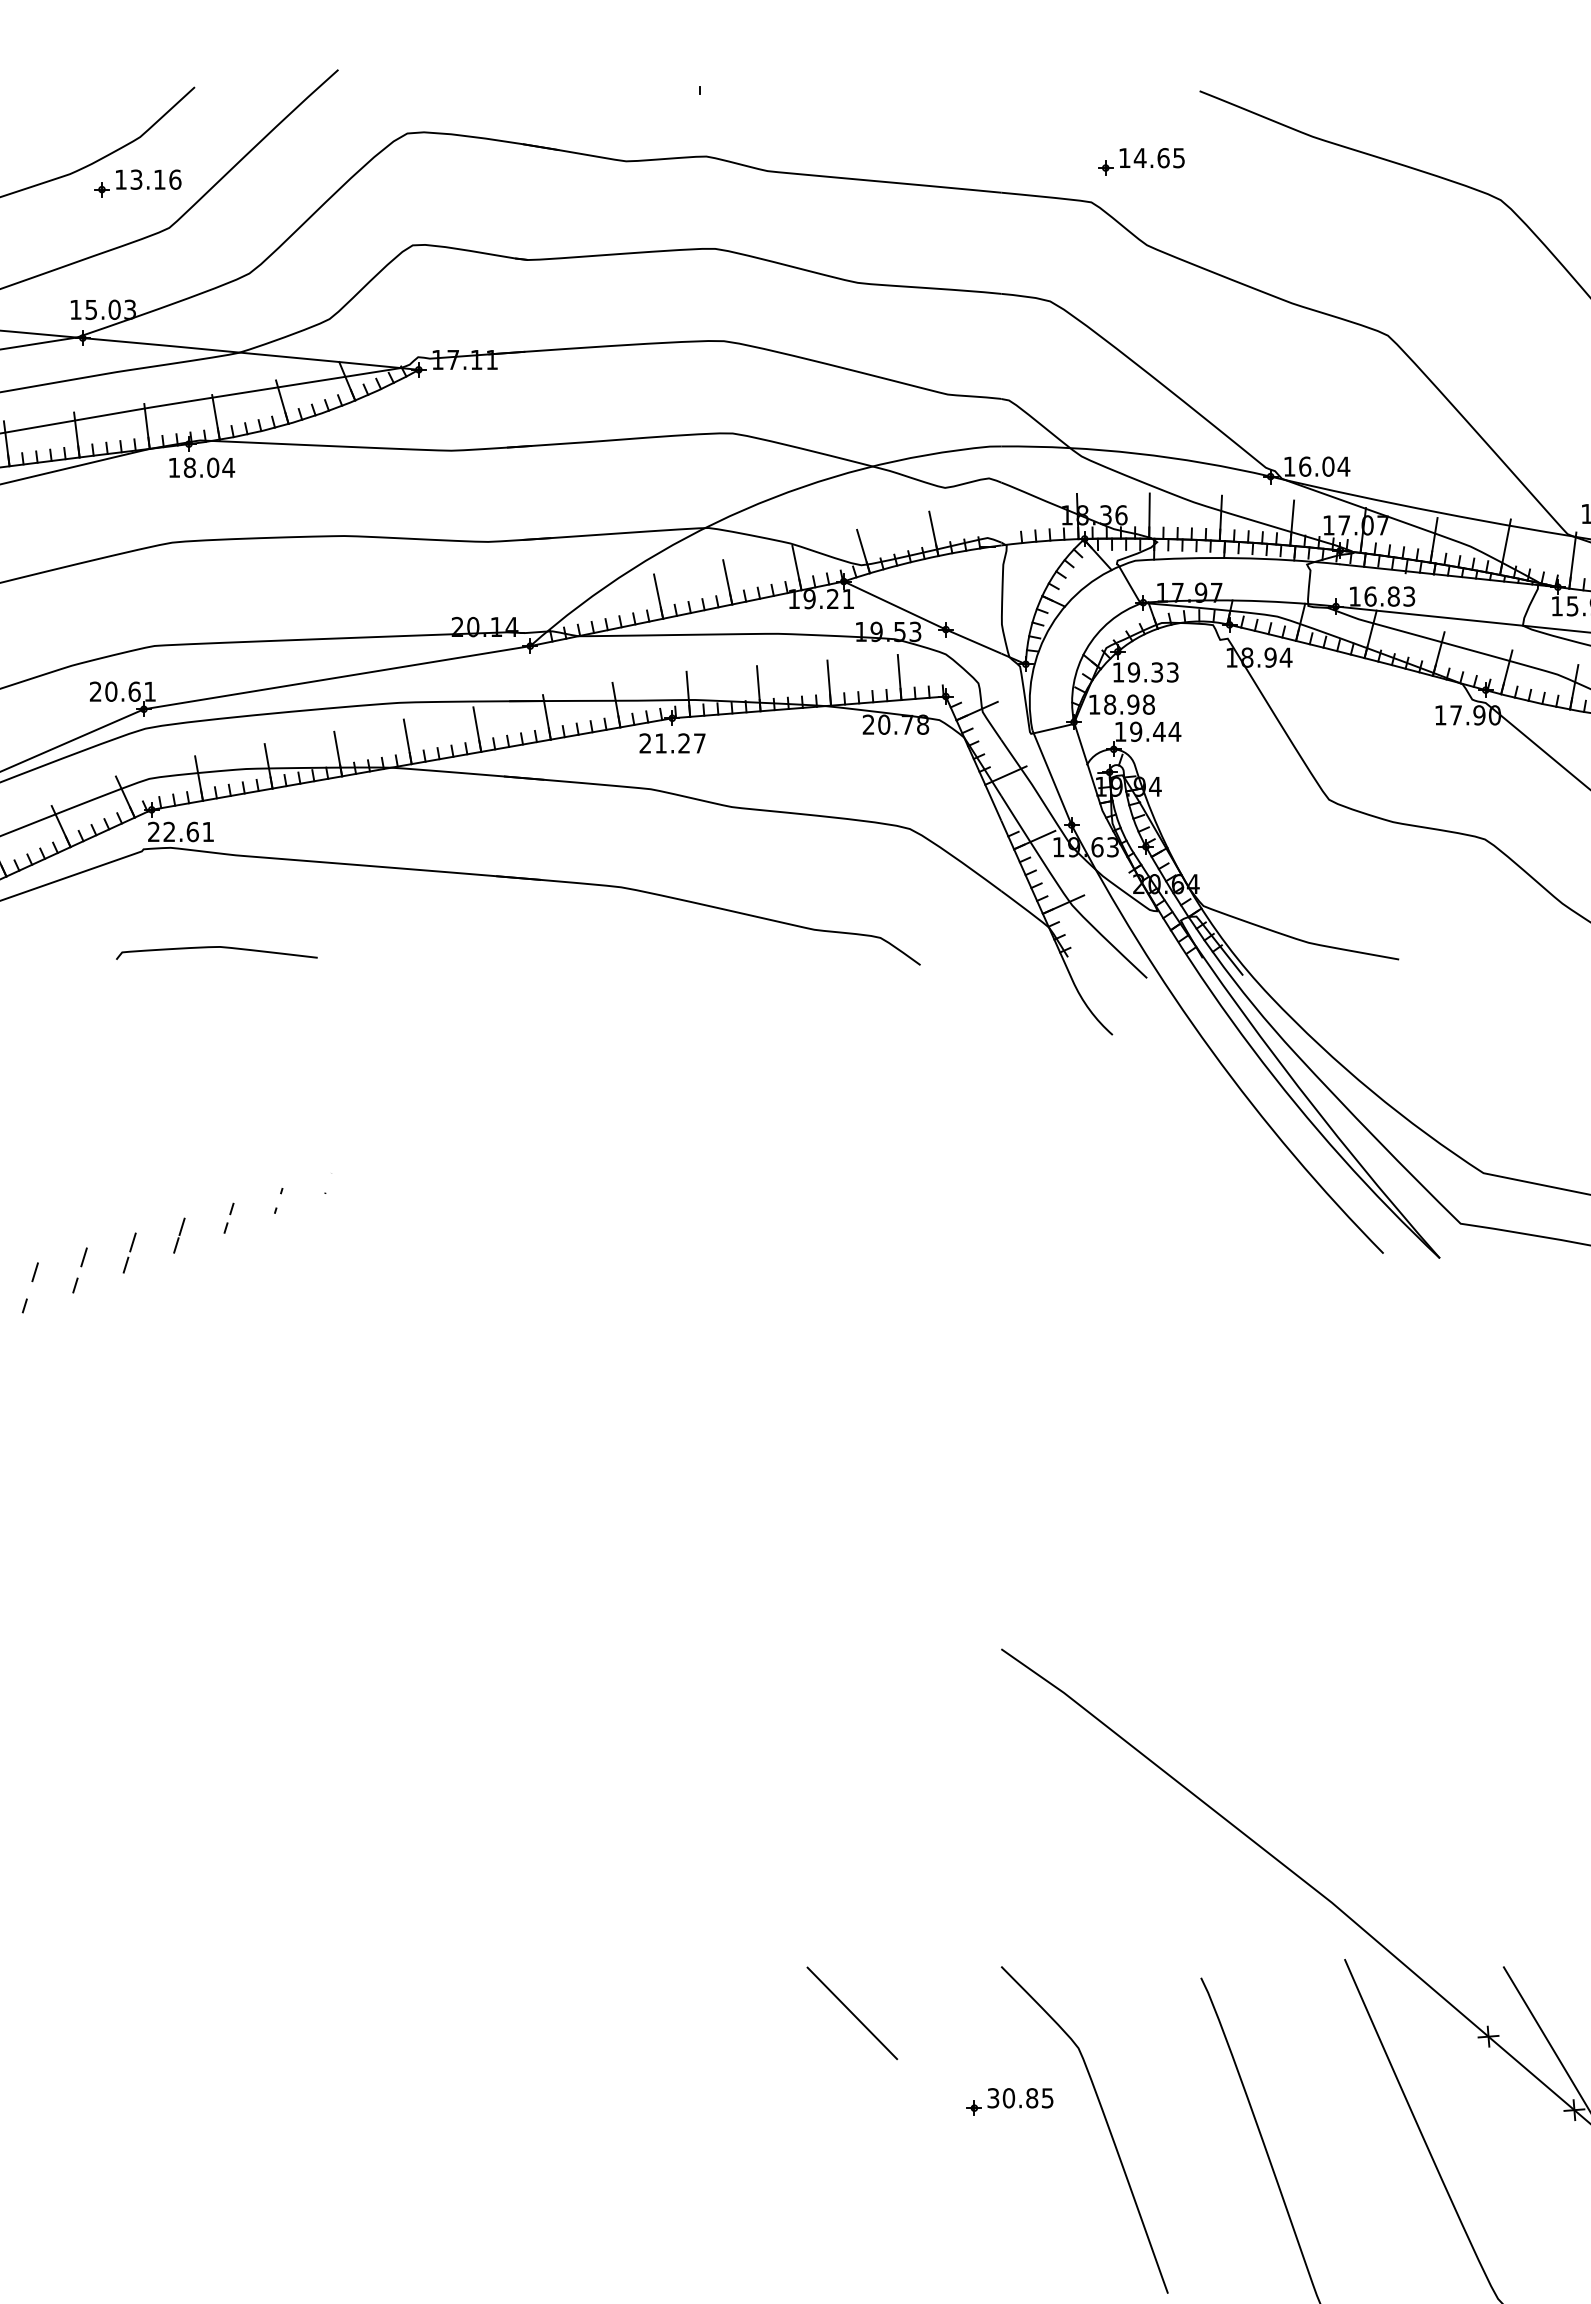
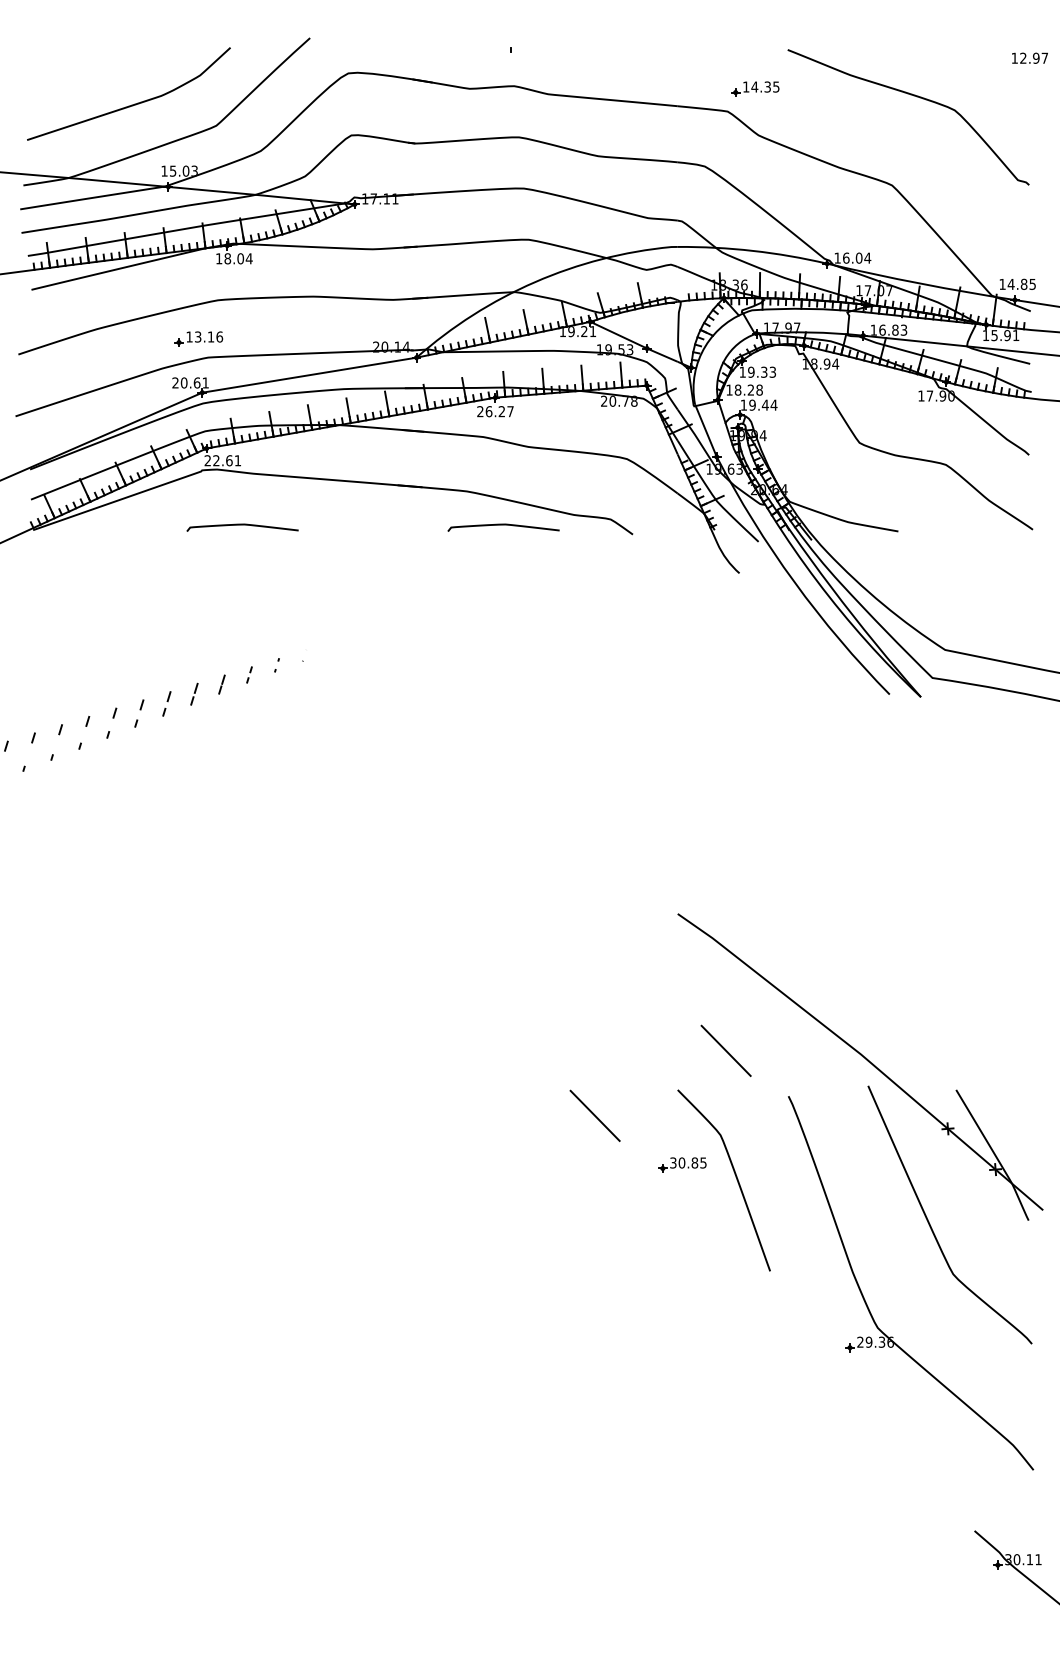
text: (1163, 157) -> (767, 86), 14.65 -> 14.35
part: (137, 182) -> (198, 338), moved
text: (1132, 703) -> (750, 389), 18.98 -> 18.28
text: (660, 743) -> (488, 411), 21.27 -> 26.27
curve: (687, 948) -> (503, 525), added
line: (1087, 1895) -> (725, 1050), added

